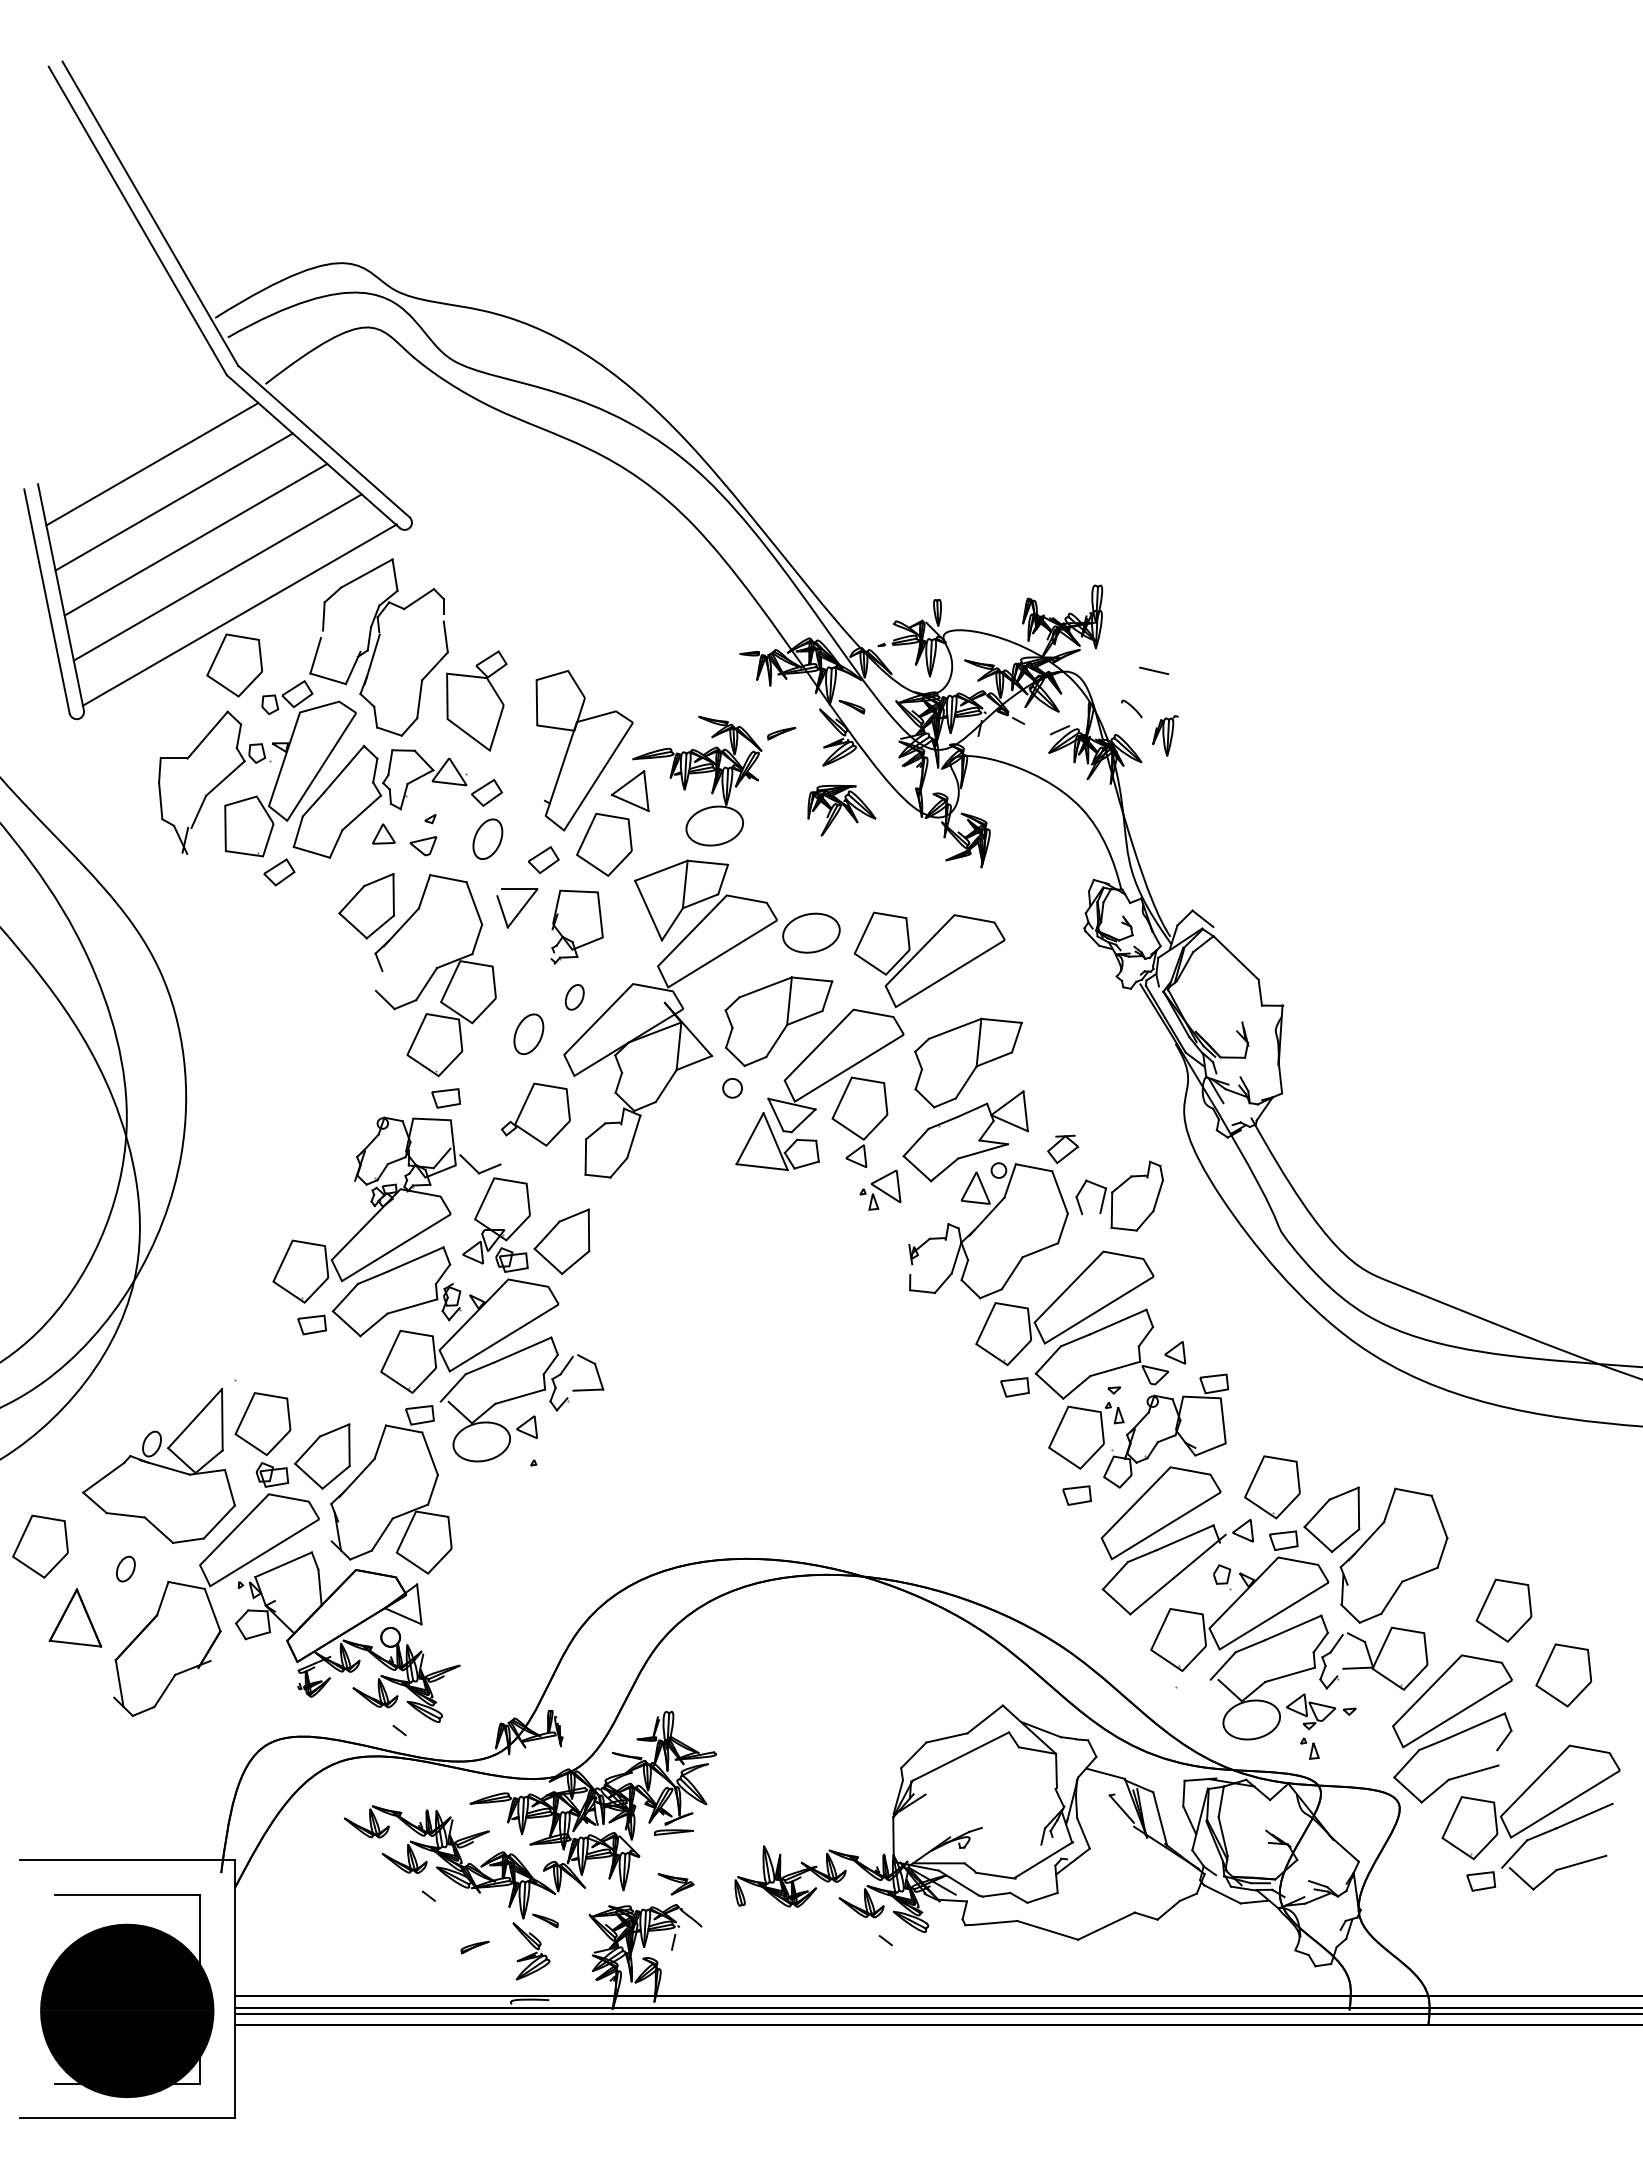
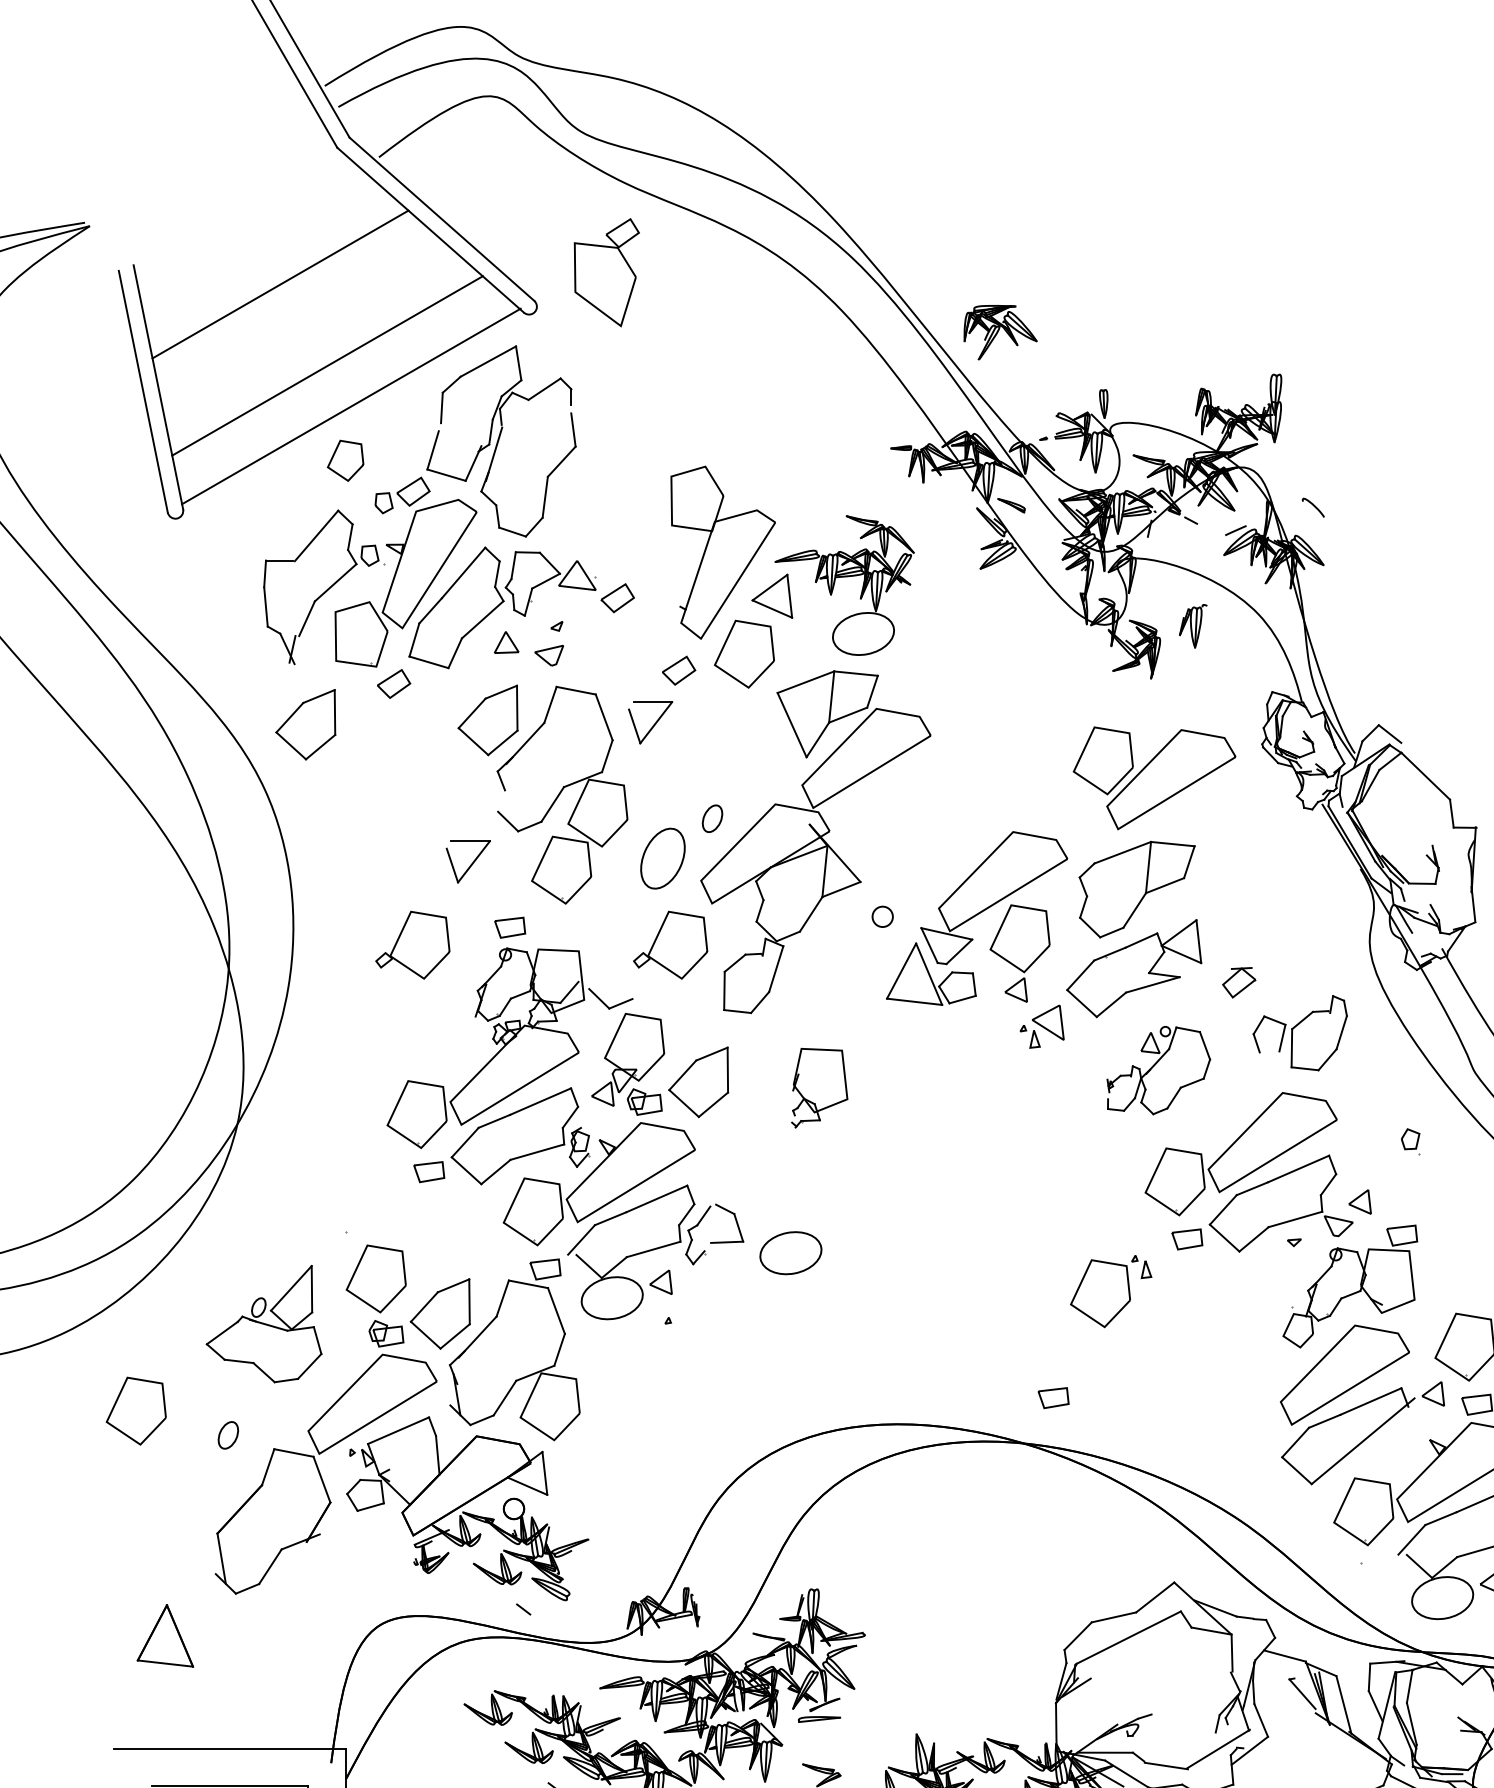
line: (152, 464) -> (257, 244), removed
line: (195, 539) -> (303, 324), removed
part: (234, 665) -> (345, 460), size x0.6
line: (1154, 670) -> (1337, 466), removed
part: (476, 700) -> (606, 272), moved
part: (781, 733) -> (935, 534), removed
part: (1165, 735) -> (1193, 625), moved
part: (841, 810) -> (1000, 332), moved
part: (487, 838) -> (618, 647), removed
part: (197, 910) -> (305, 725), added
part: (576, 926) -> (819, 1087), moved
part: (811, 932) -> (790, 1252), moved
part: (929, 959) -> (1154, 777), moved
part: (778, 1021) -> (932, 844), removed
part: (528, 1033) -> (662, 857), size x1.4
part: (348, 1037) -> (468, 862), added
part: (445, 1098) -> (509, 927), moved
part: (296, 1114) -> (412, 945), added
part: (988, 1230) -> (1158, 1070), size x0.6
part: (1086, 1435) -> (1111, 1291), moved
part: (158, 1465) -> (263, 1323), size x0.7
part: (1076, 1495) -> (1053, 1398), moved
part: (1222, 1577) -> (1411, 1142), moved
part: (75, 1617) -> (165, 1635), moved

